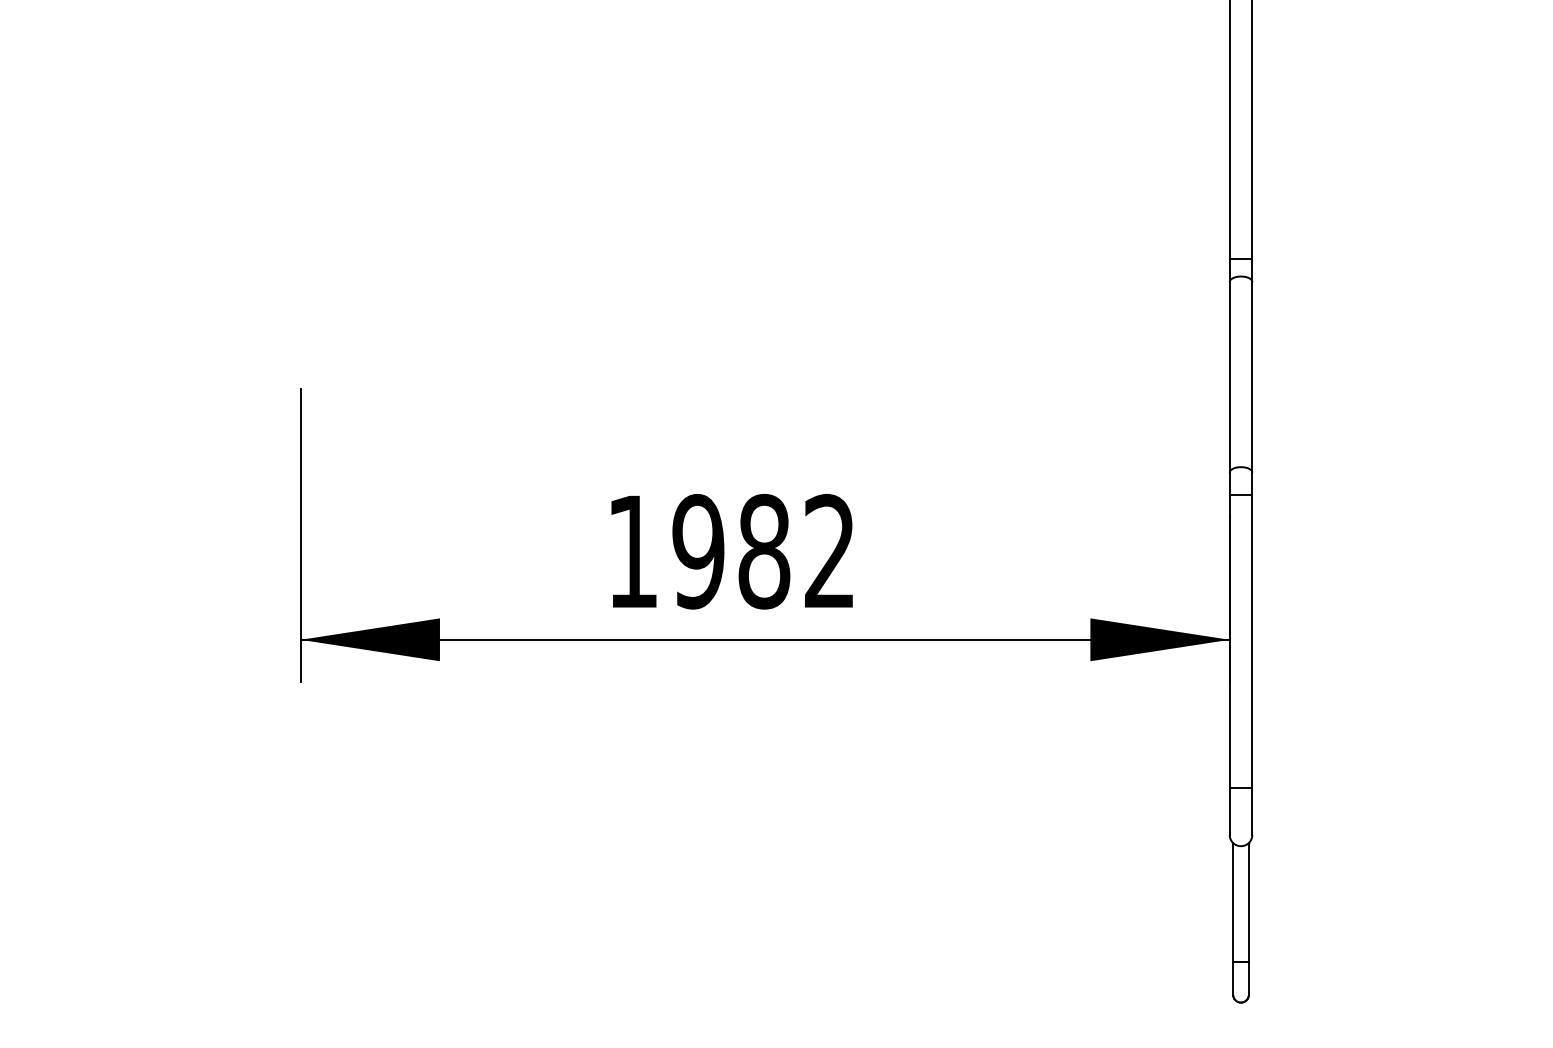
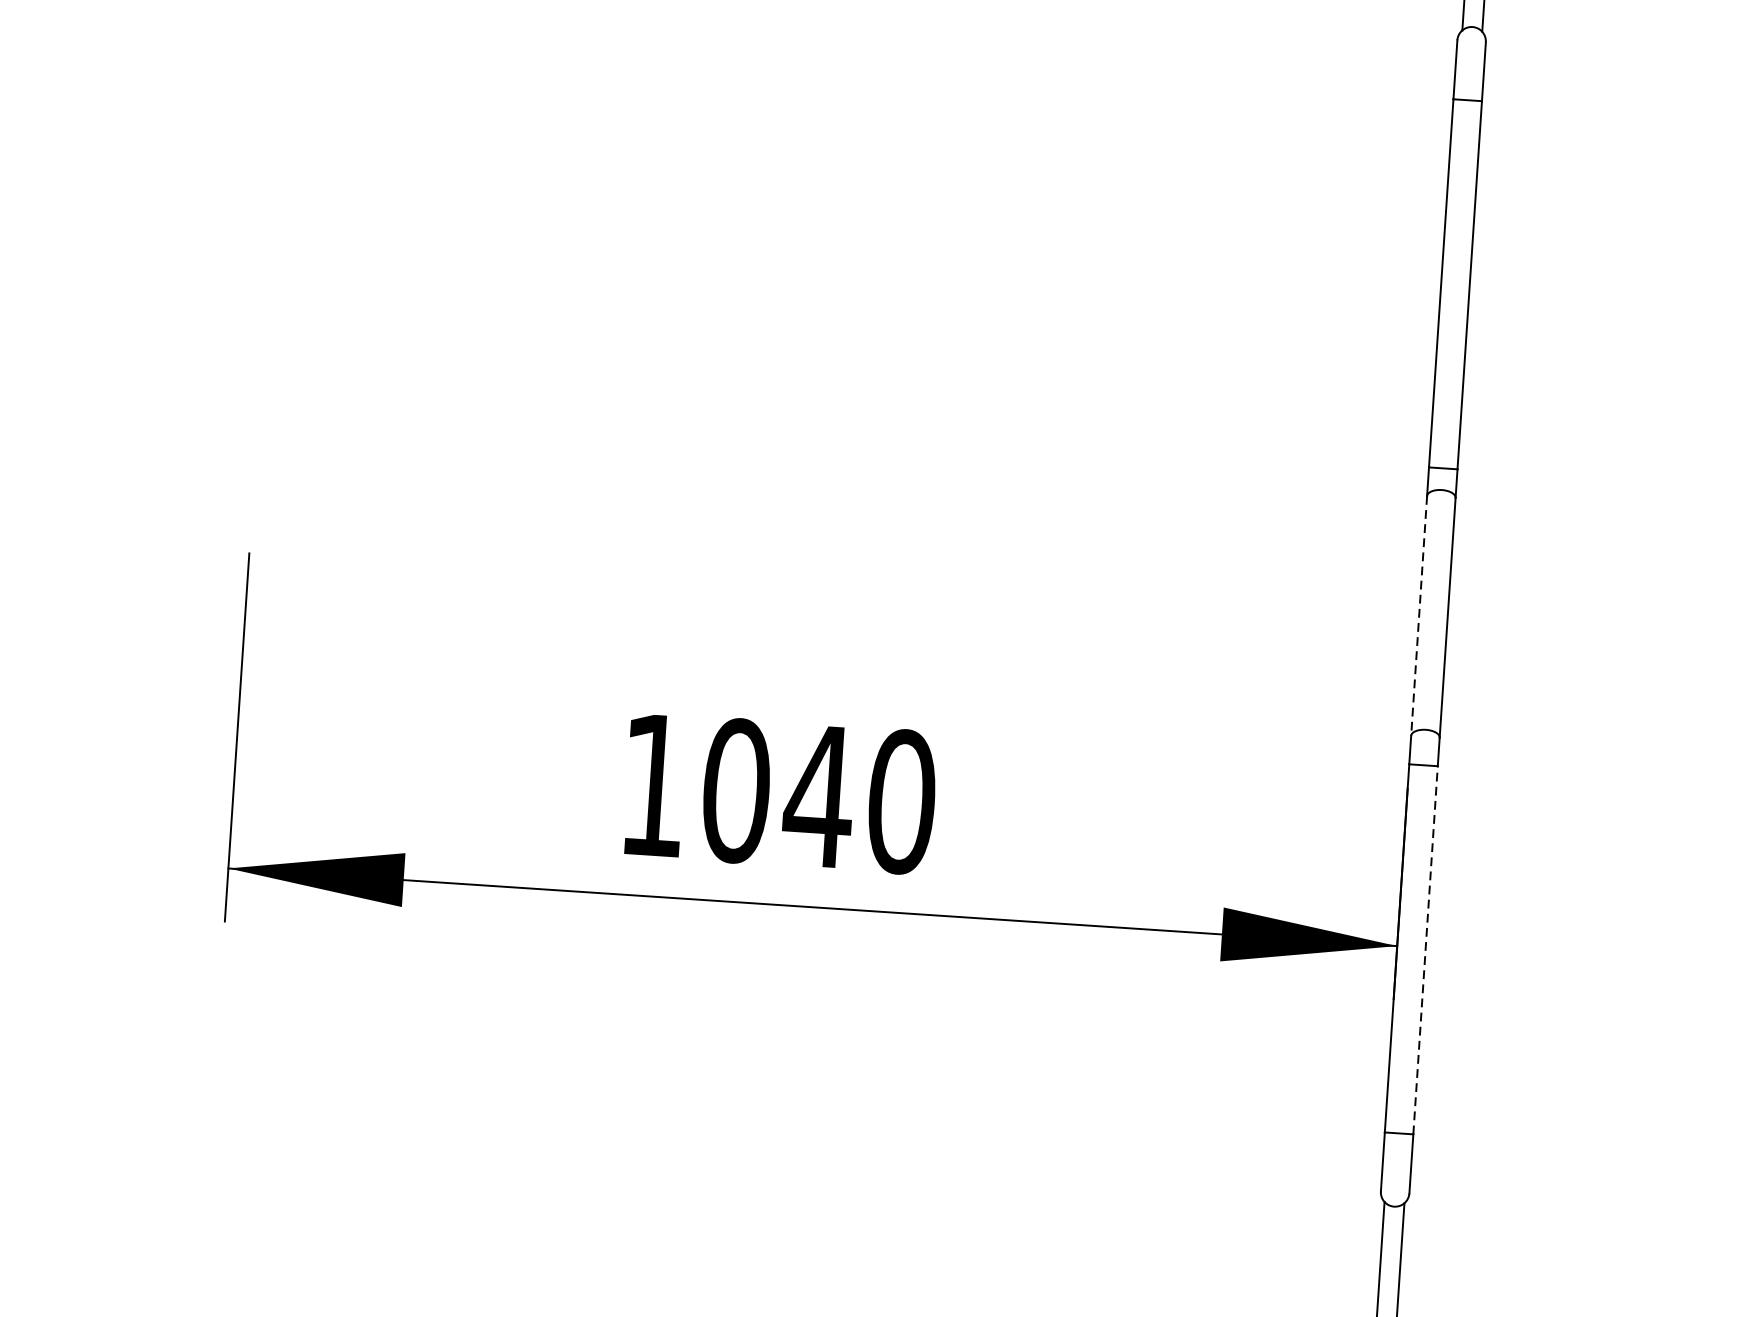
line: (1229, 377) -> (1418, 616), solid -> dashed
text: (764, 551) -> (819, 796), 1982 -> 1040
line: (1252, 641) -> (1425, 950), solid -> dashed

